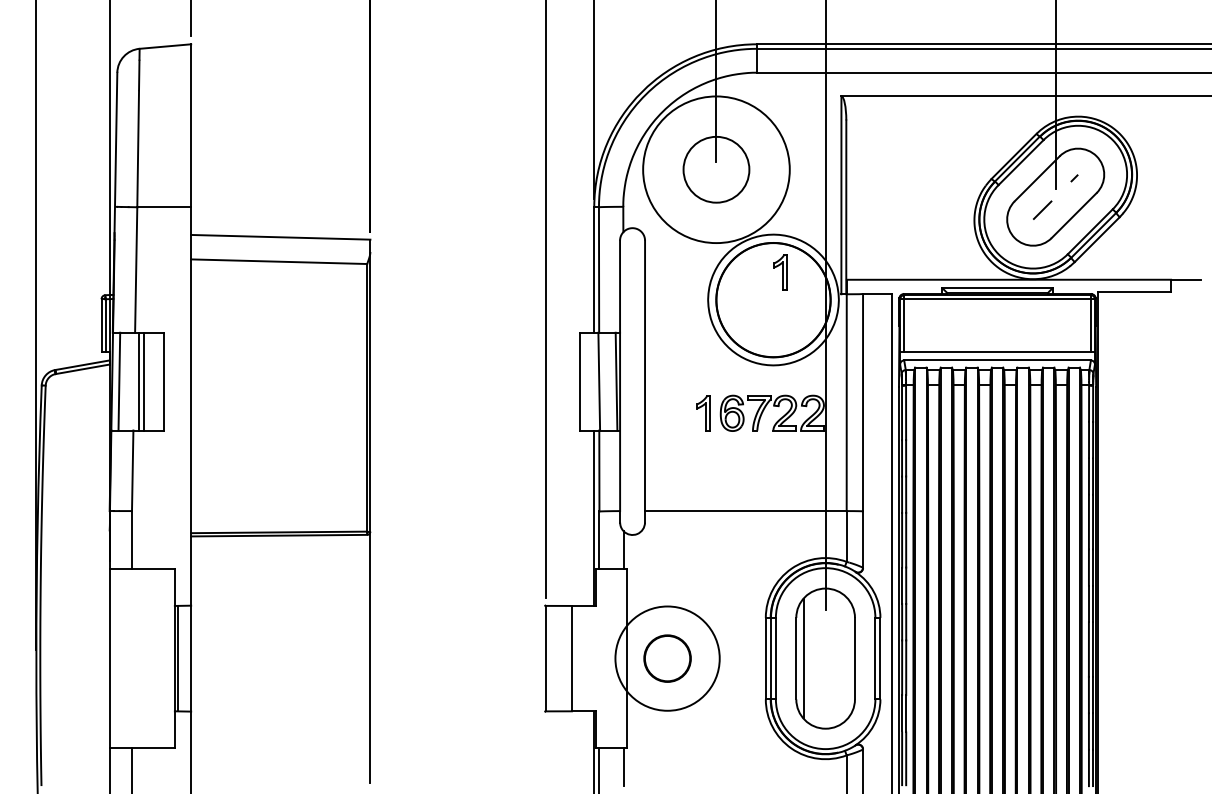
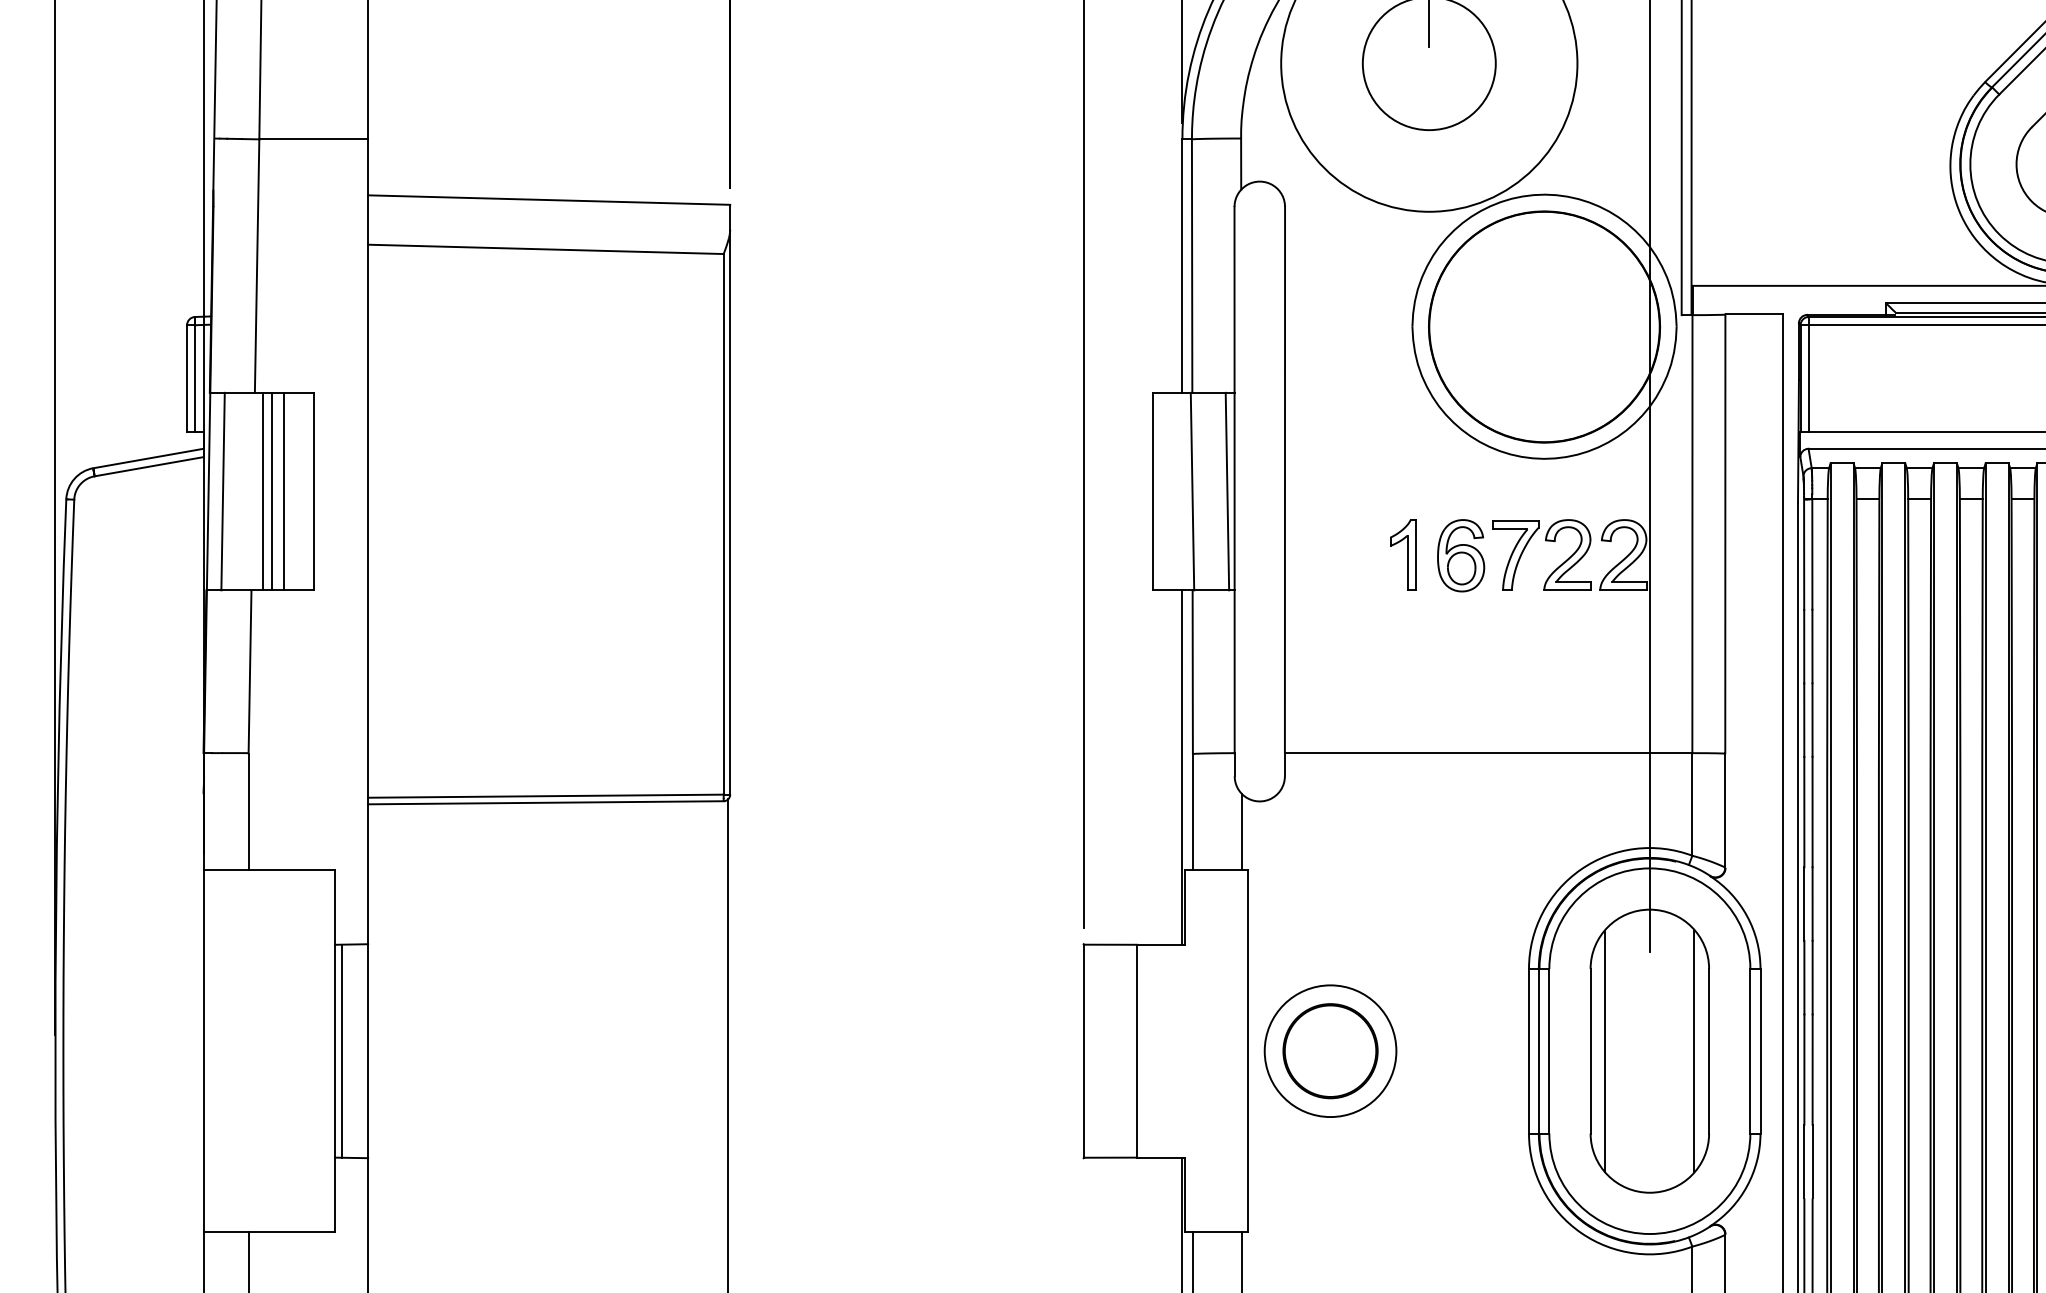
part: (780, 272) -> (1558, 271), removed
line: (149, 381) -> (283, 491), added
circle: (667, 658) -> (1330, 1050), size x0.62
line: (847, 658) -> (1693, 1050), added

